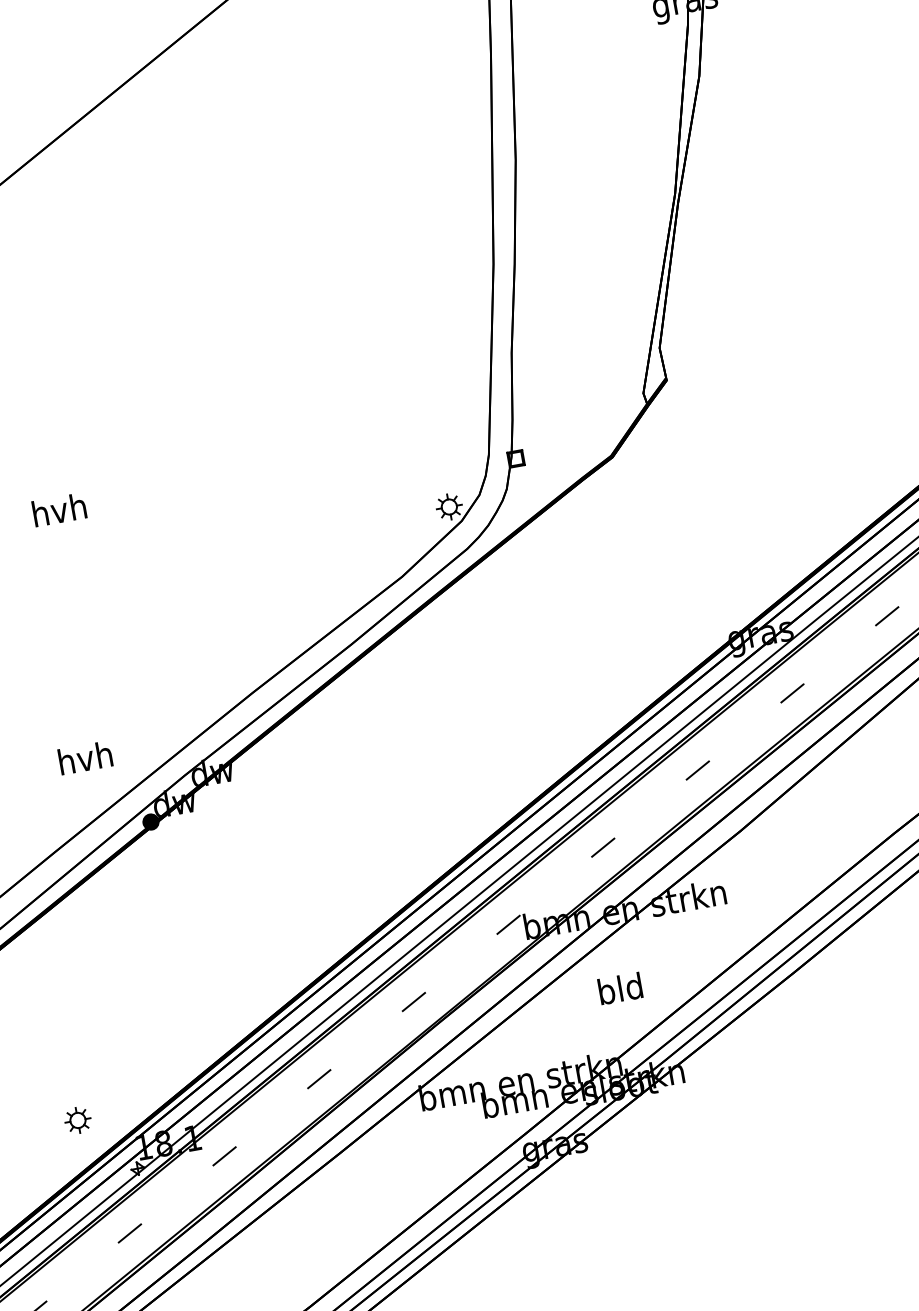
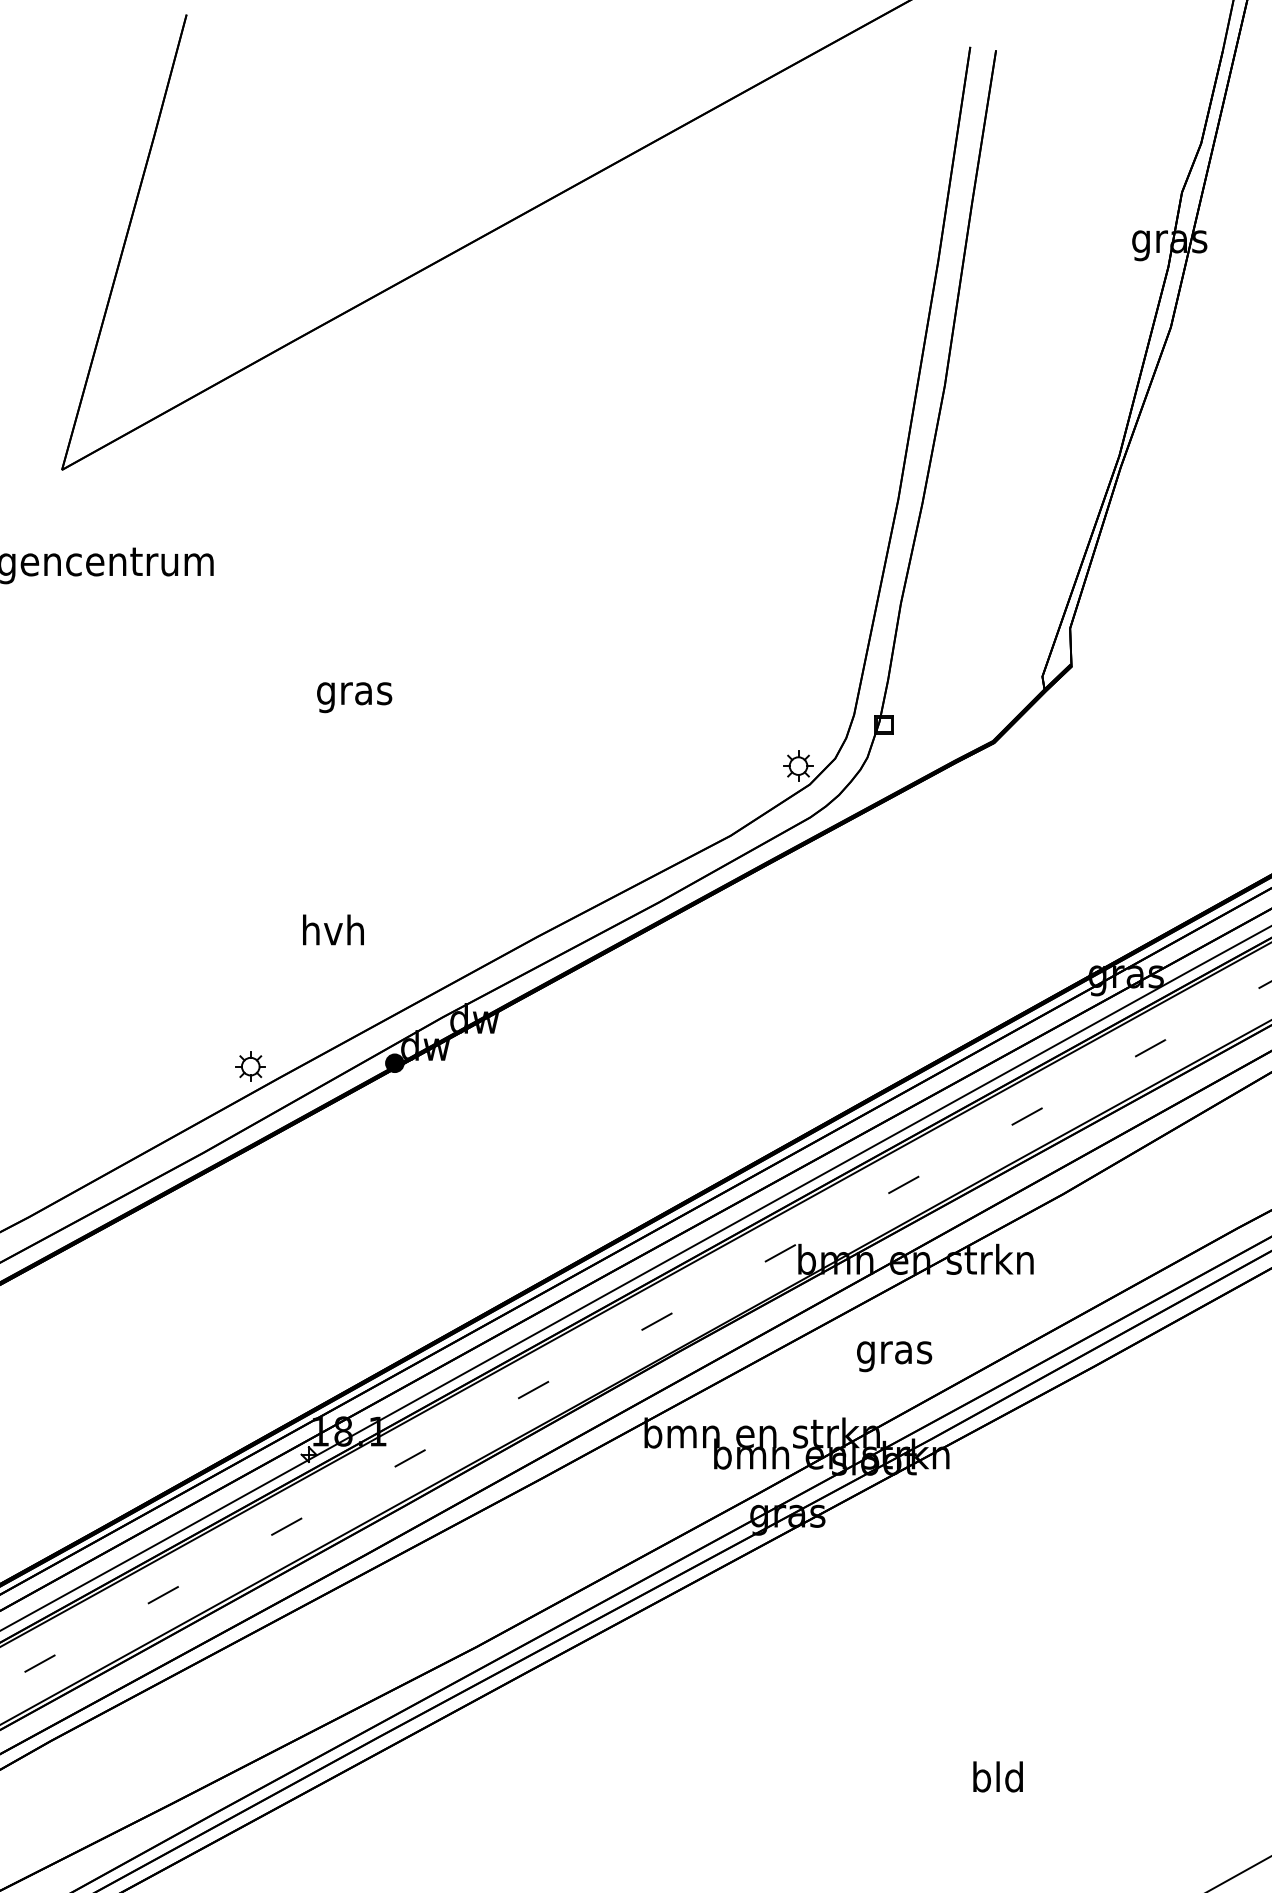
text: (59, 513) -> (354, 693), hvh -> gras
text: (85, 757) -> (333, 929), moved
text: (621, 991) -> (894, 1352), bld -> gras
part: (77, 1120) -> (250, 1066), moved

